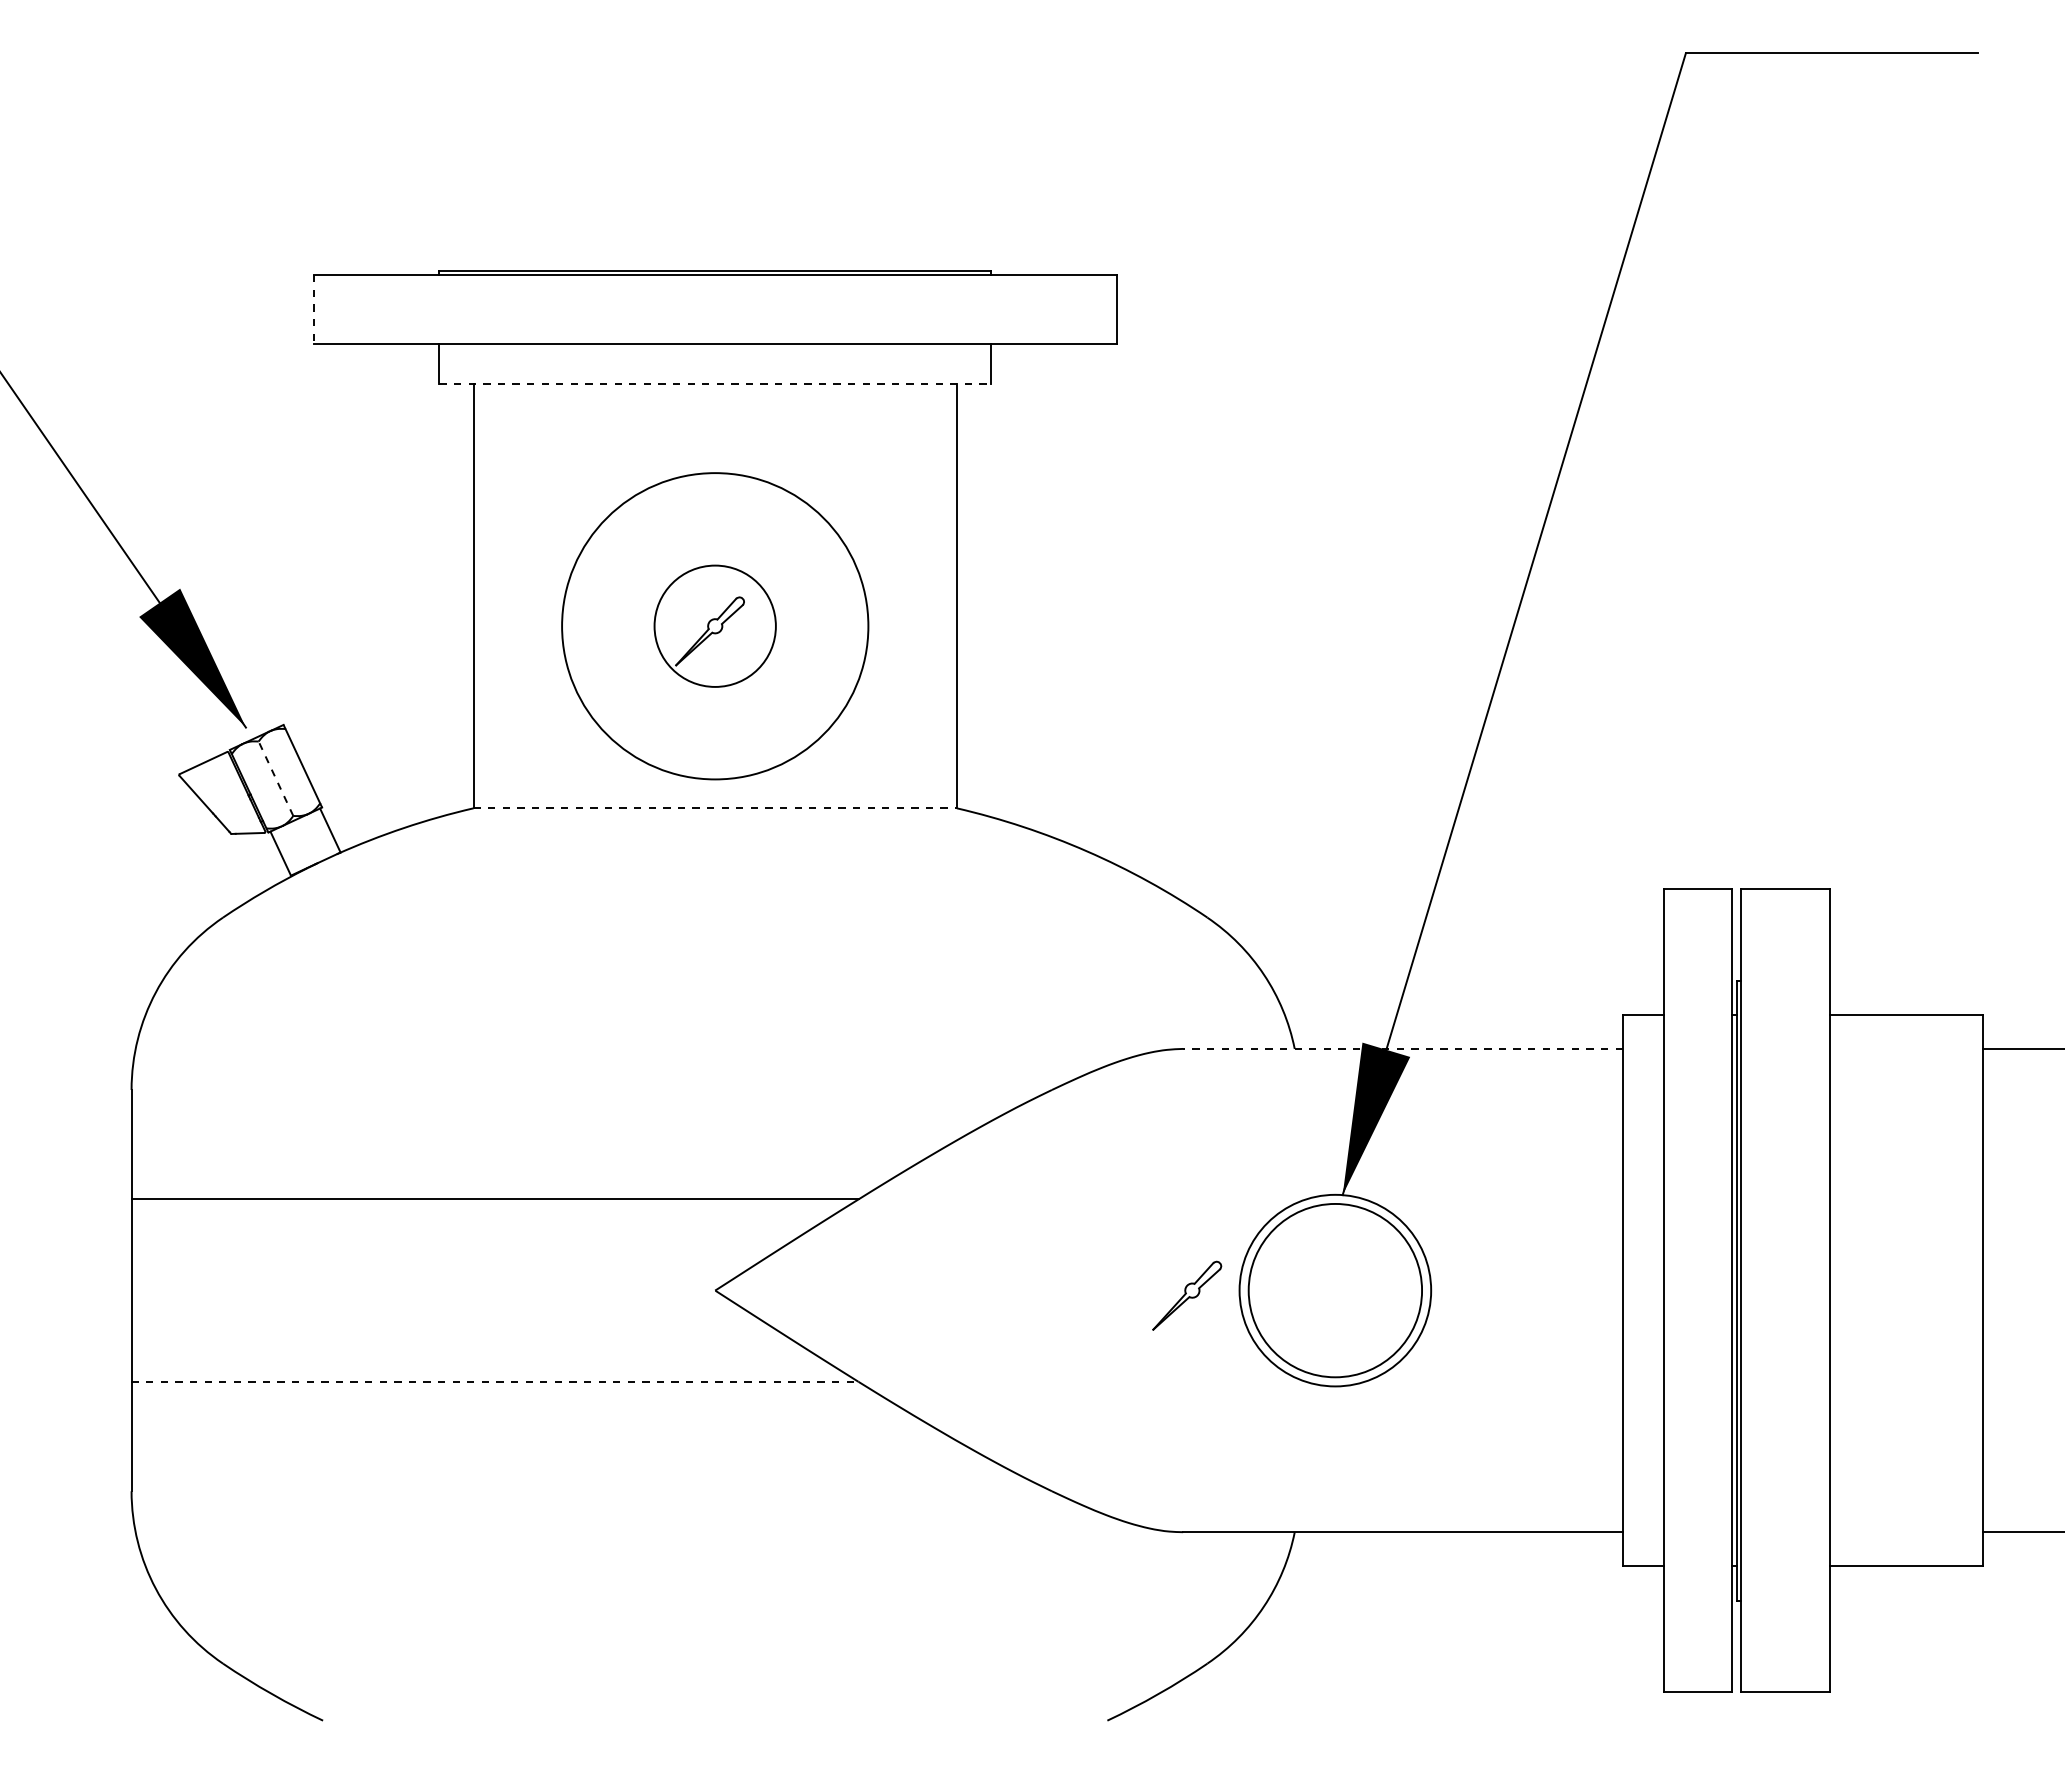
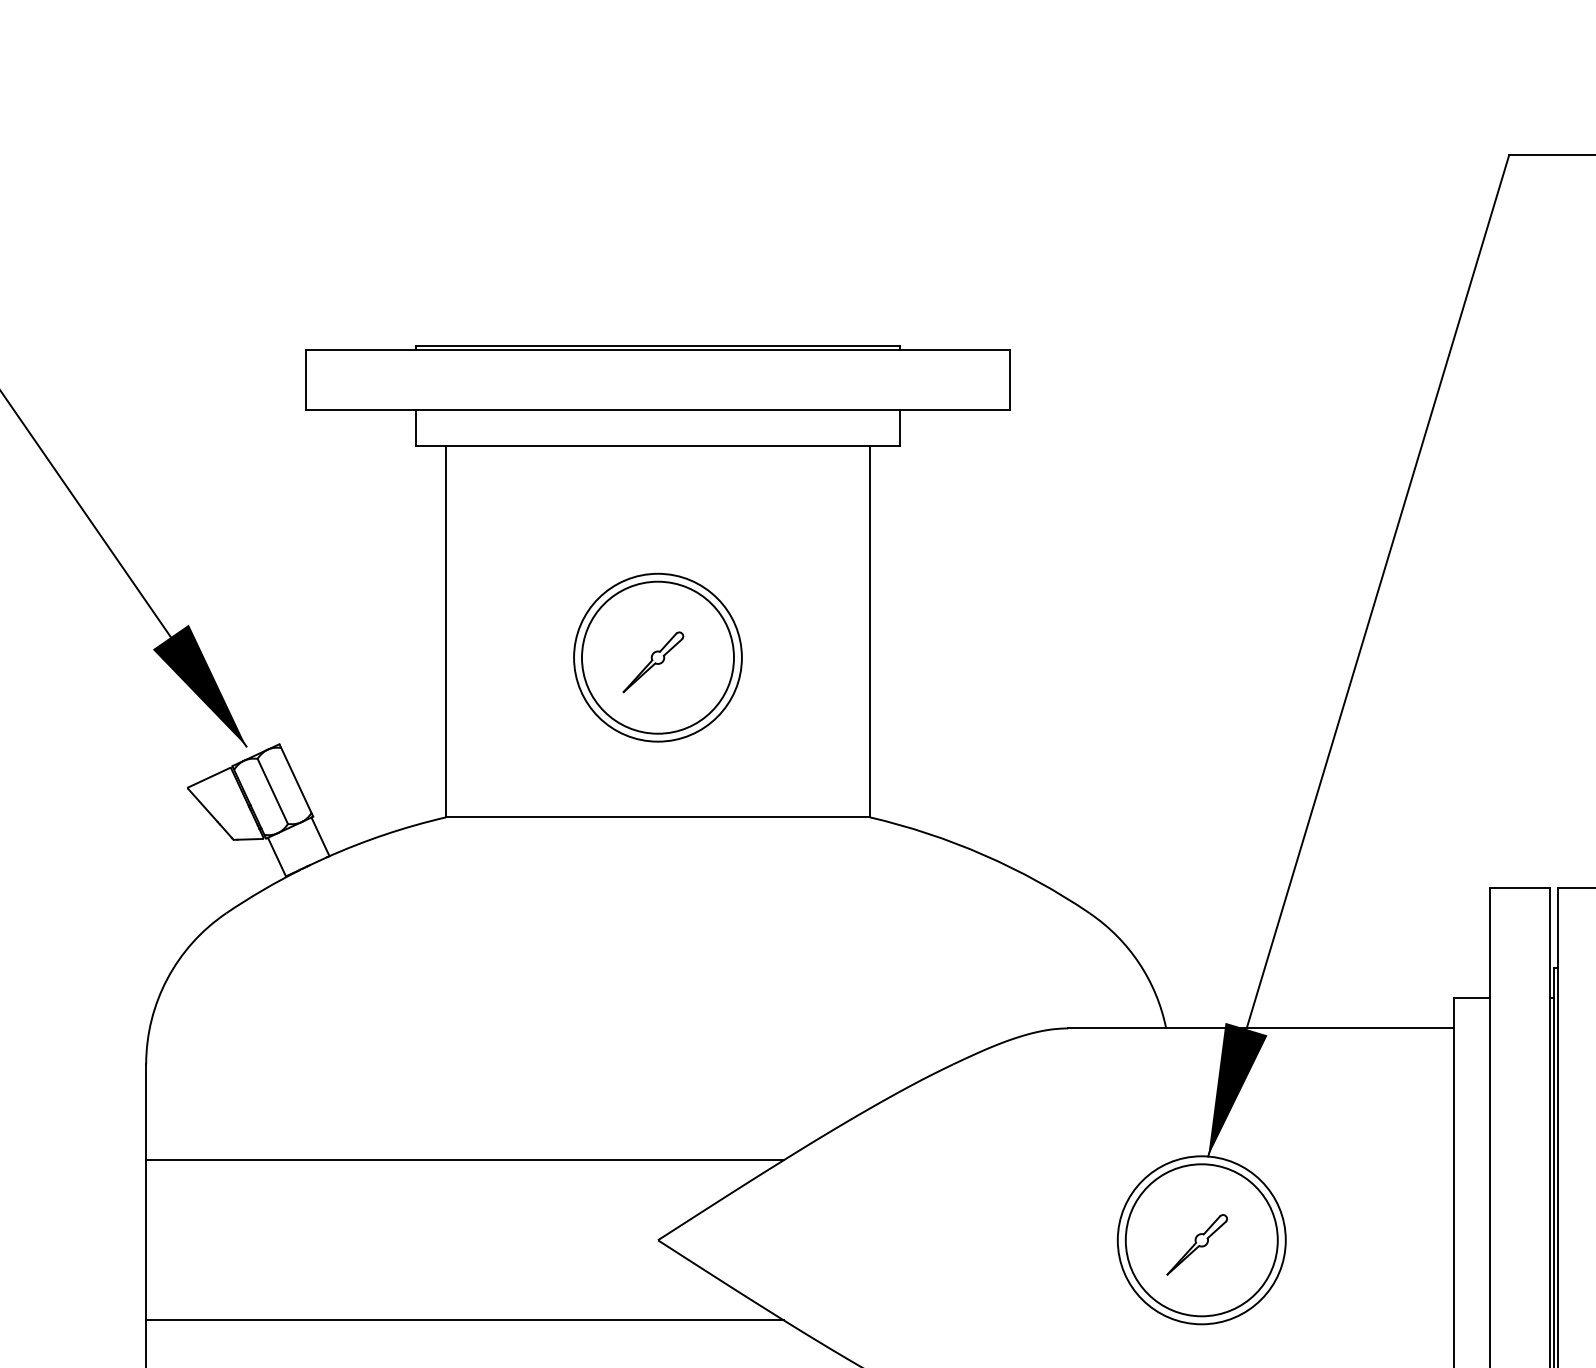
line: (313, 309) -> (305, 379), dashed -> solid
line: (715, 384) -> (658, 445), dashed -> solid
circle: (714, 625) -> (657, 657), size x1.43
circle: (714, 626) -> (657, 657), size x0.62
line: (275, 778) -> (272, 791), dashed -> solid
line: (715, 808) -> (658, 817), dashed -> solid
line: (1402, 1048) -> (1260, 1027), dashed -> solid
part: (1187, 1295) -> (1197, 1244), moved
line: (495, 1381) -> (465, 1319), dashed -> solid

